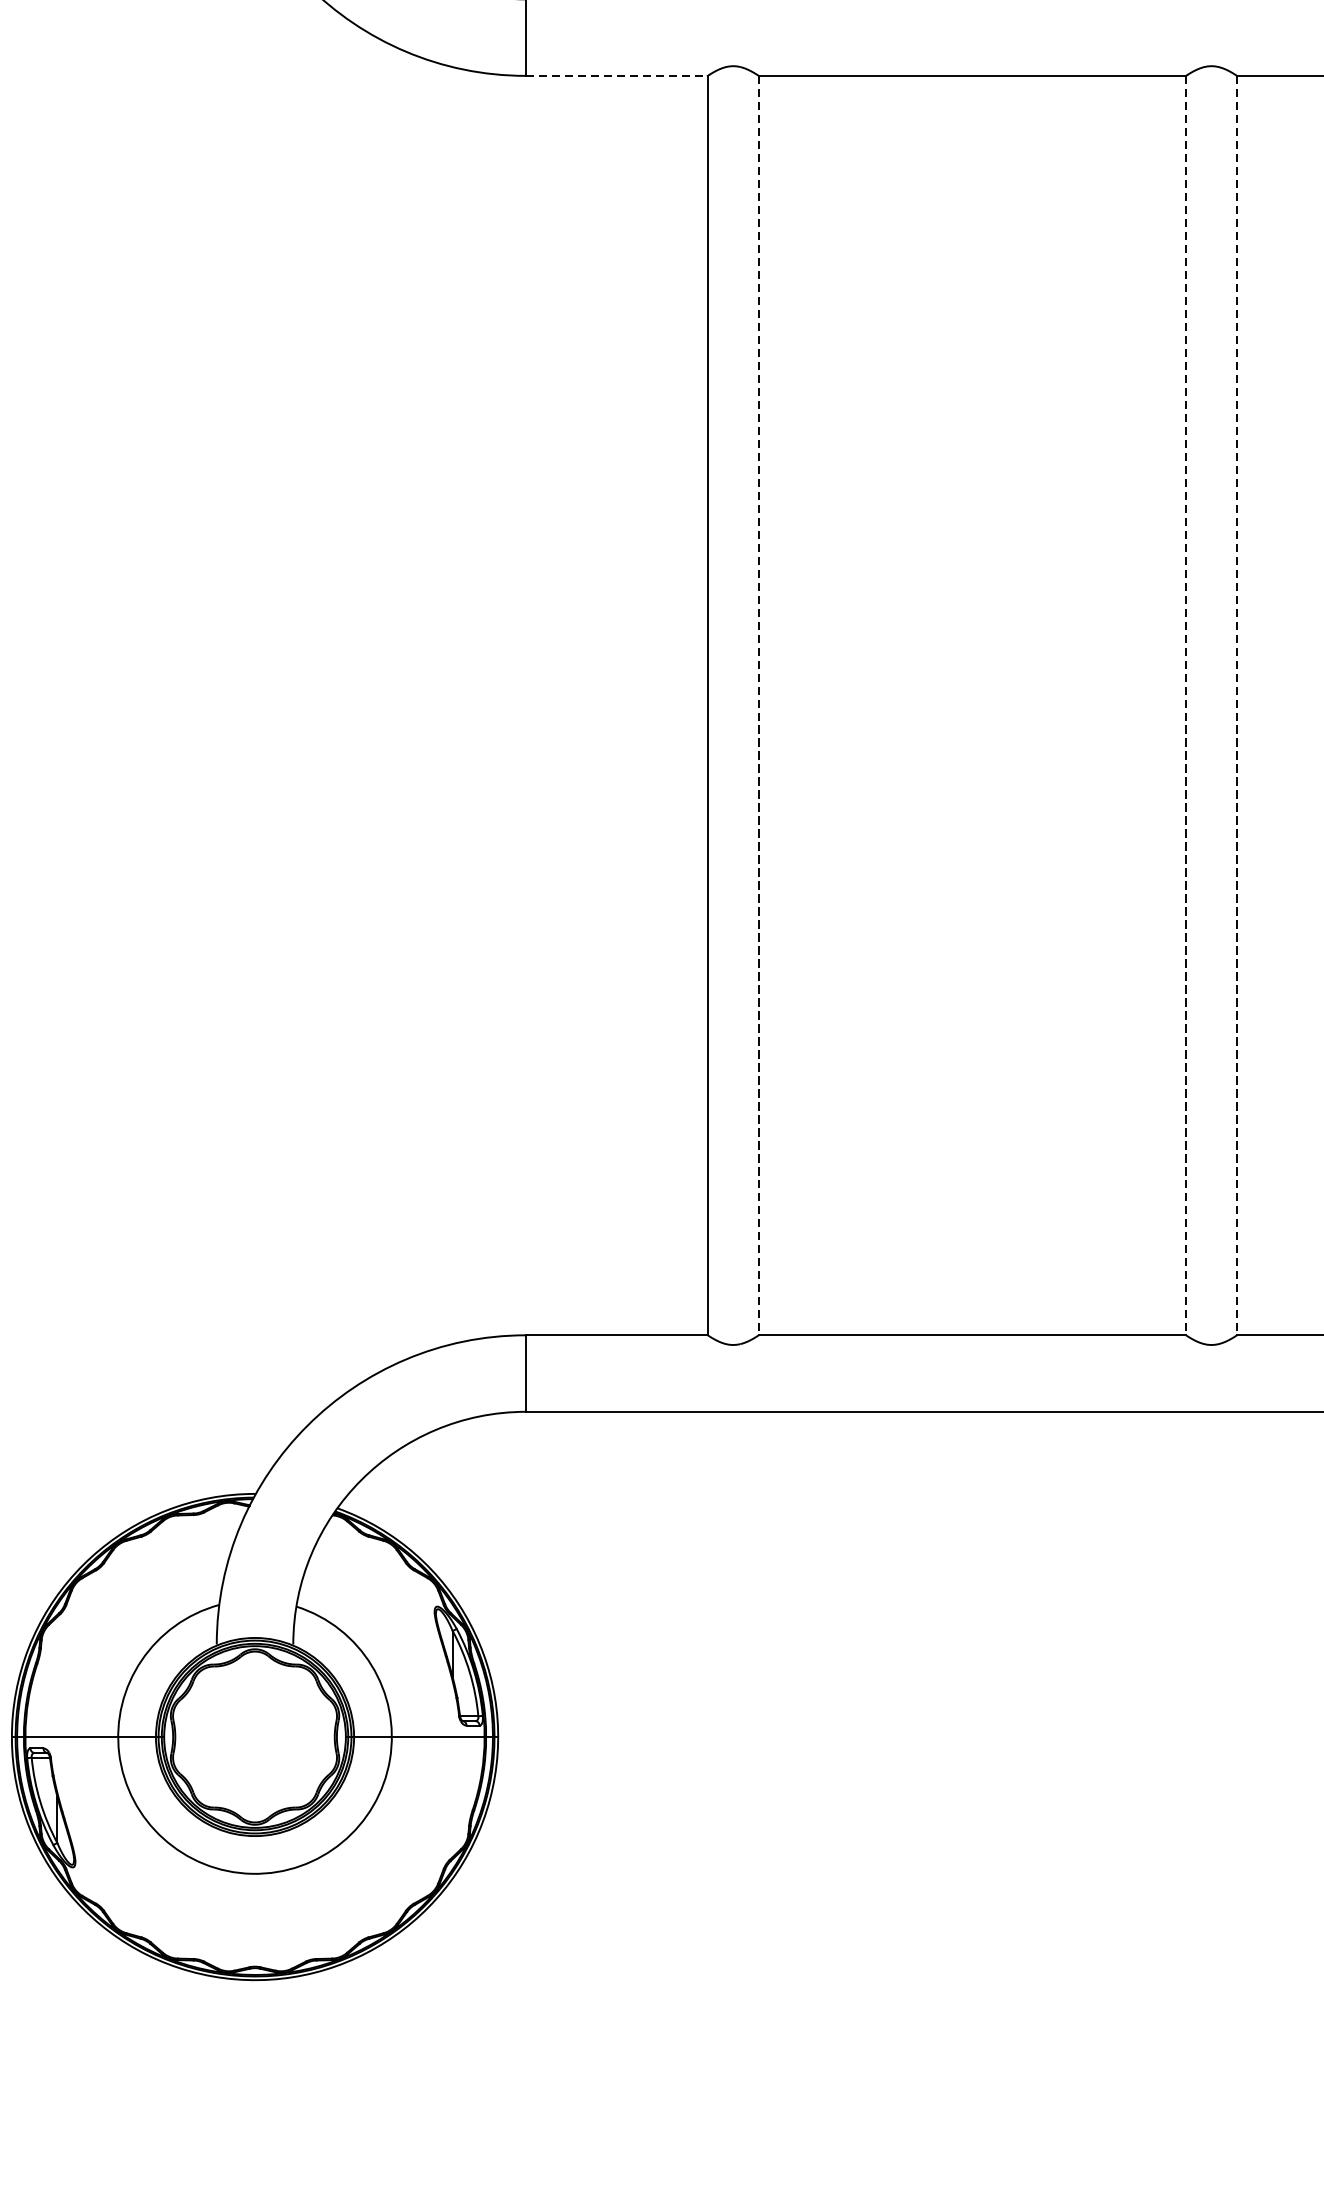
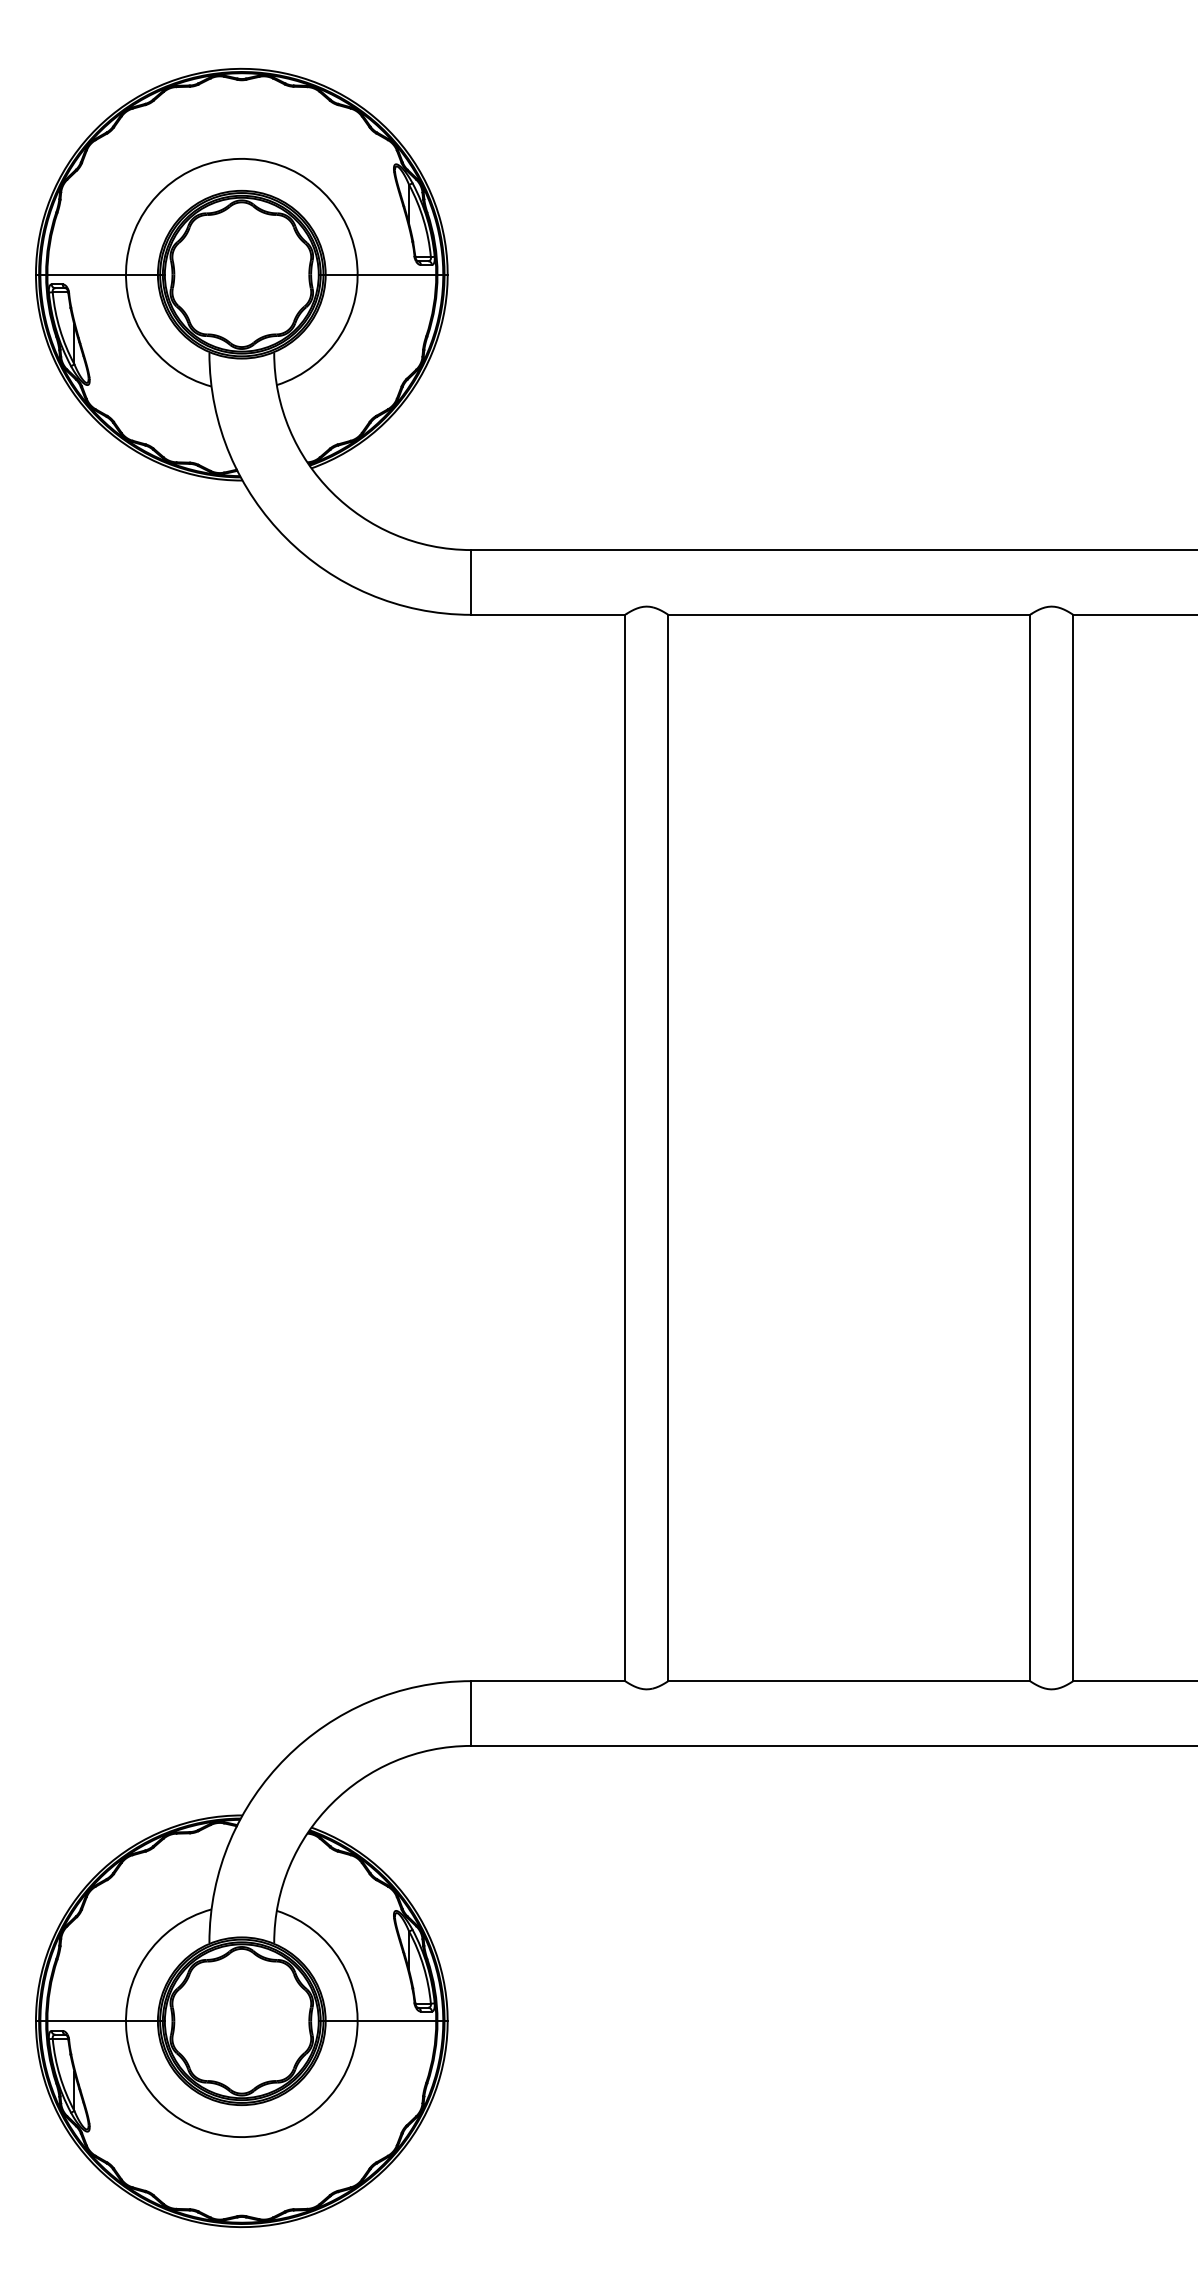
line: (617, 75) -> (548, 614), dashed -> solid
line: (758, 706) -> (668, 1148), dashed -> solid
line: (1186, 706) -> (1030, 1148), dashed -> solid
line: (1237, 706) -> (1073, 1148), dashed -> solid

